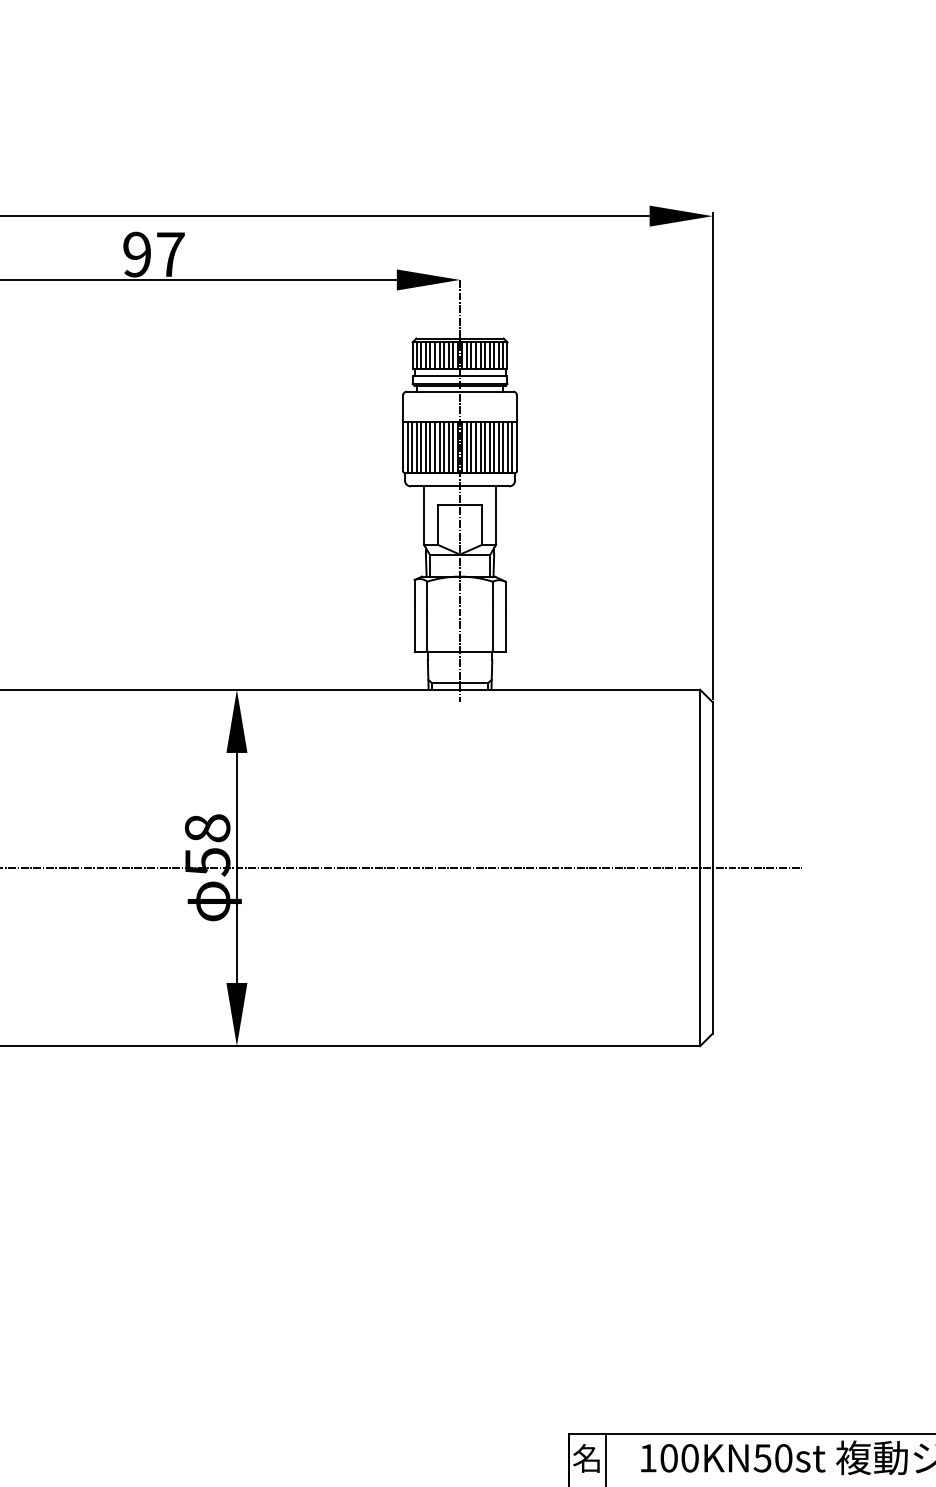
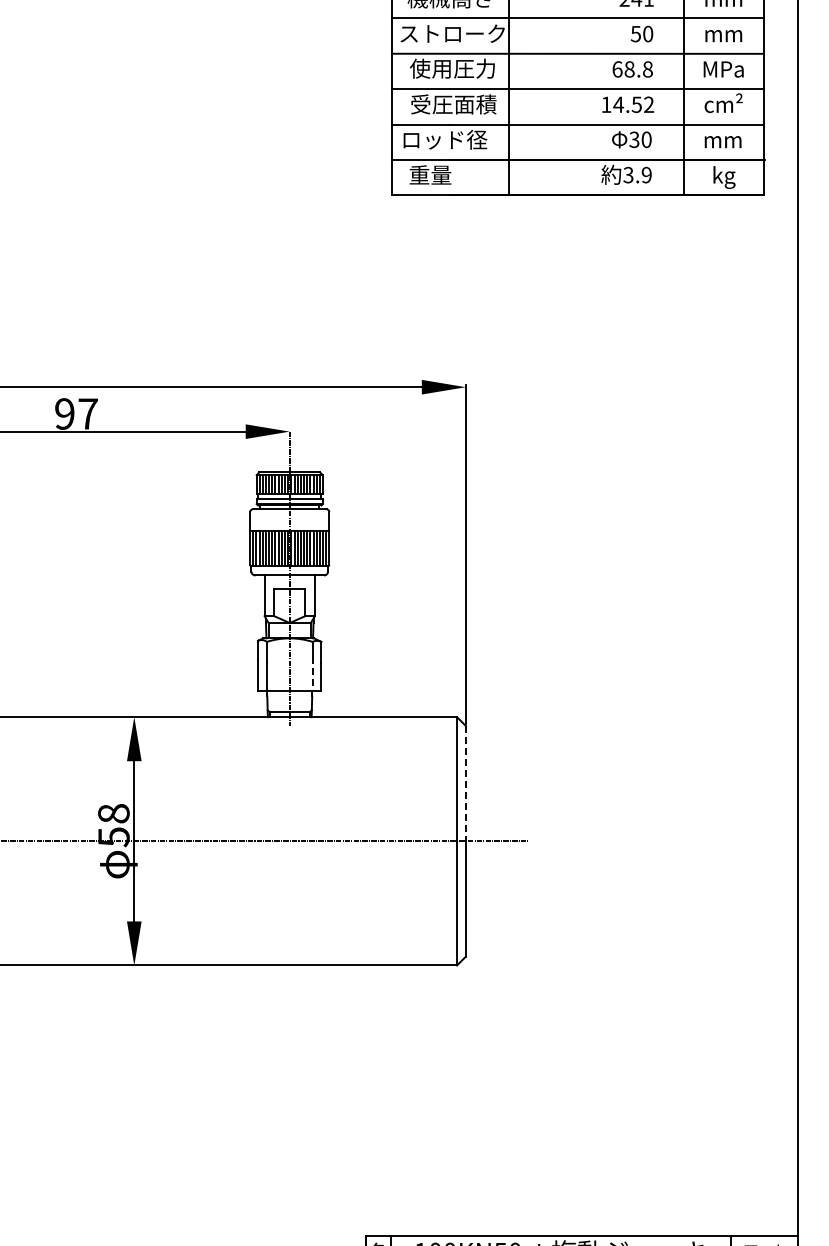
line: (492, 628) -> (312, 674), solid -> dashed
line: (712, 784) -> (465, 783), solid -> dashed

